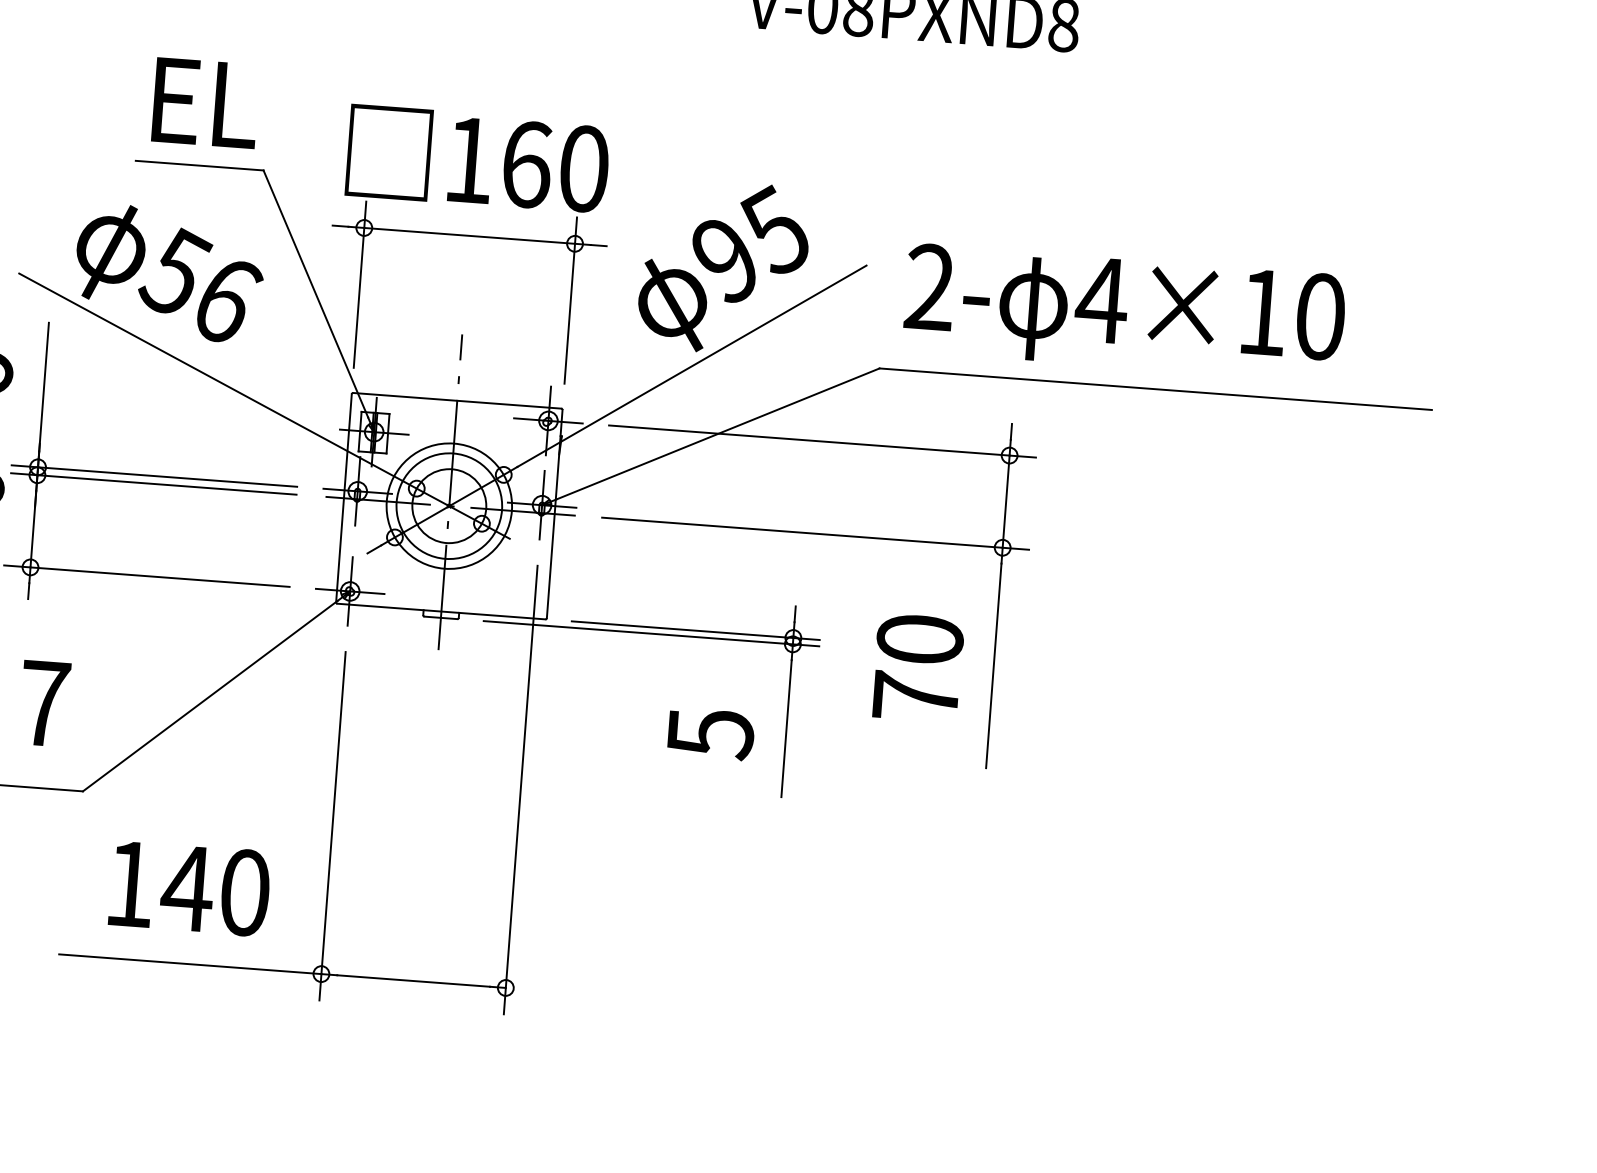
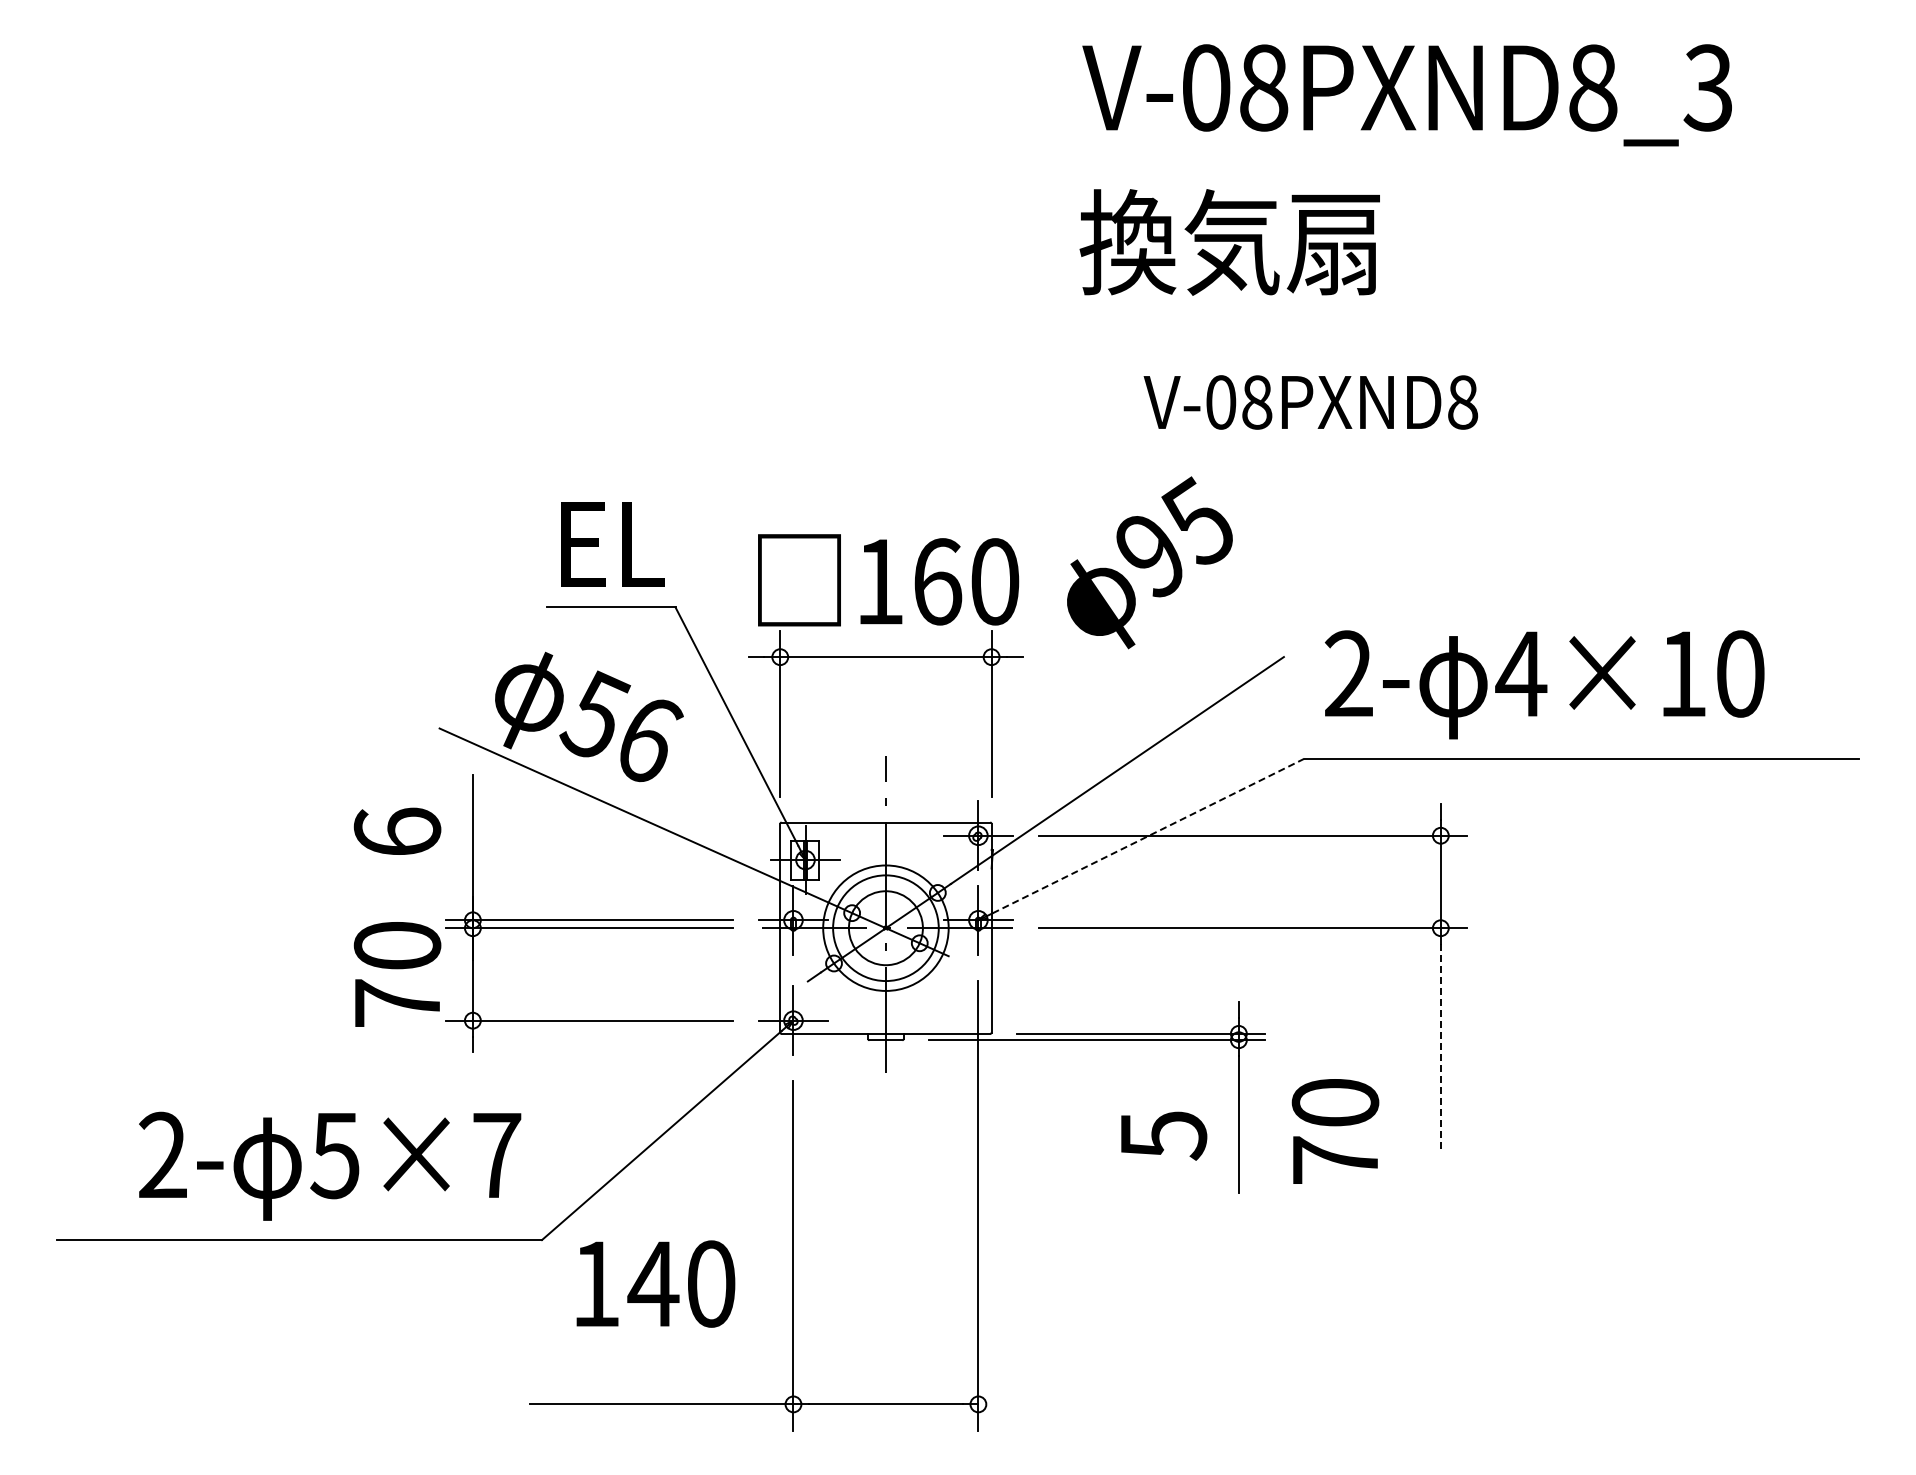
text: (723, 267) -> (1149, 562), moved
line: (719, 433) -> (1149, 835), solid -> dashed
line: (993, 665) -> (1440, 1046), solid -> dashed
text: (918, 668) -> (1335, 1131), moved
text: (189, 888) -> (655, 1283), moved

